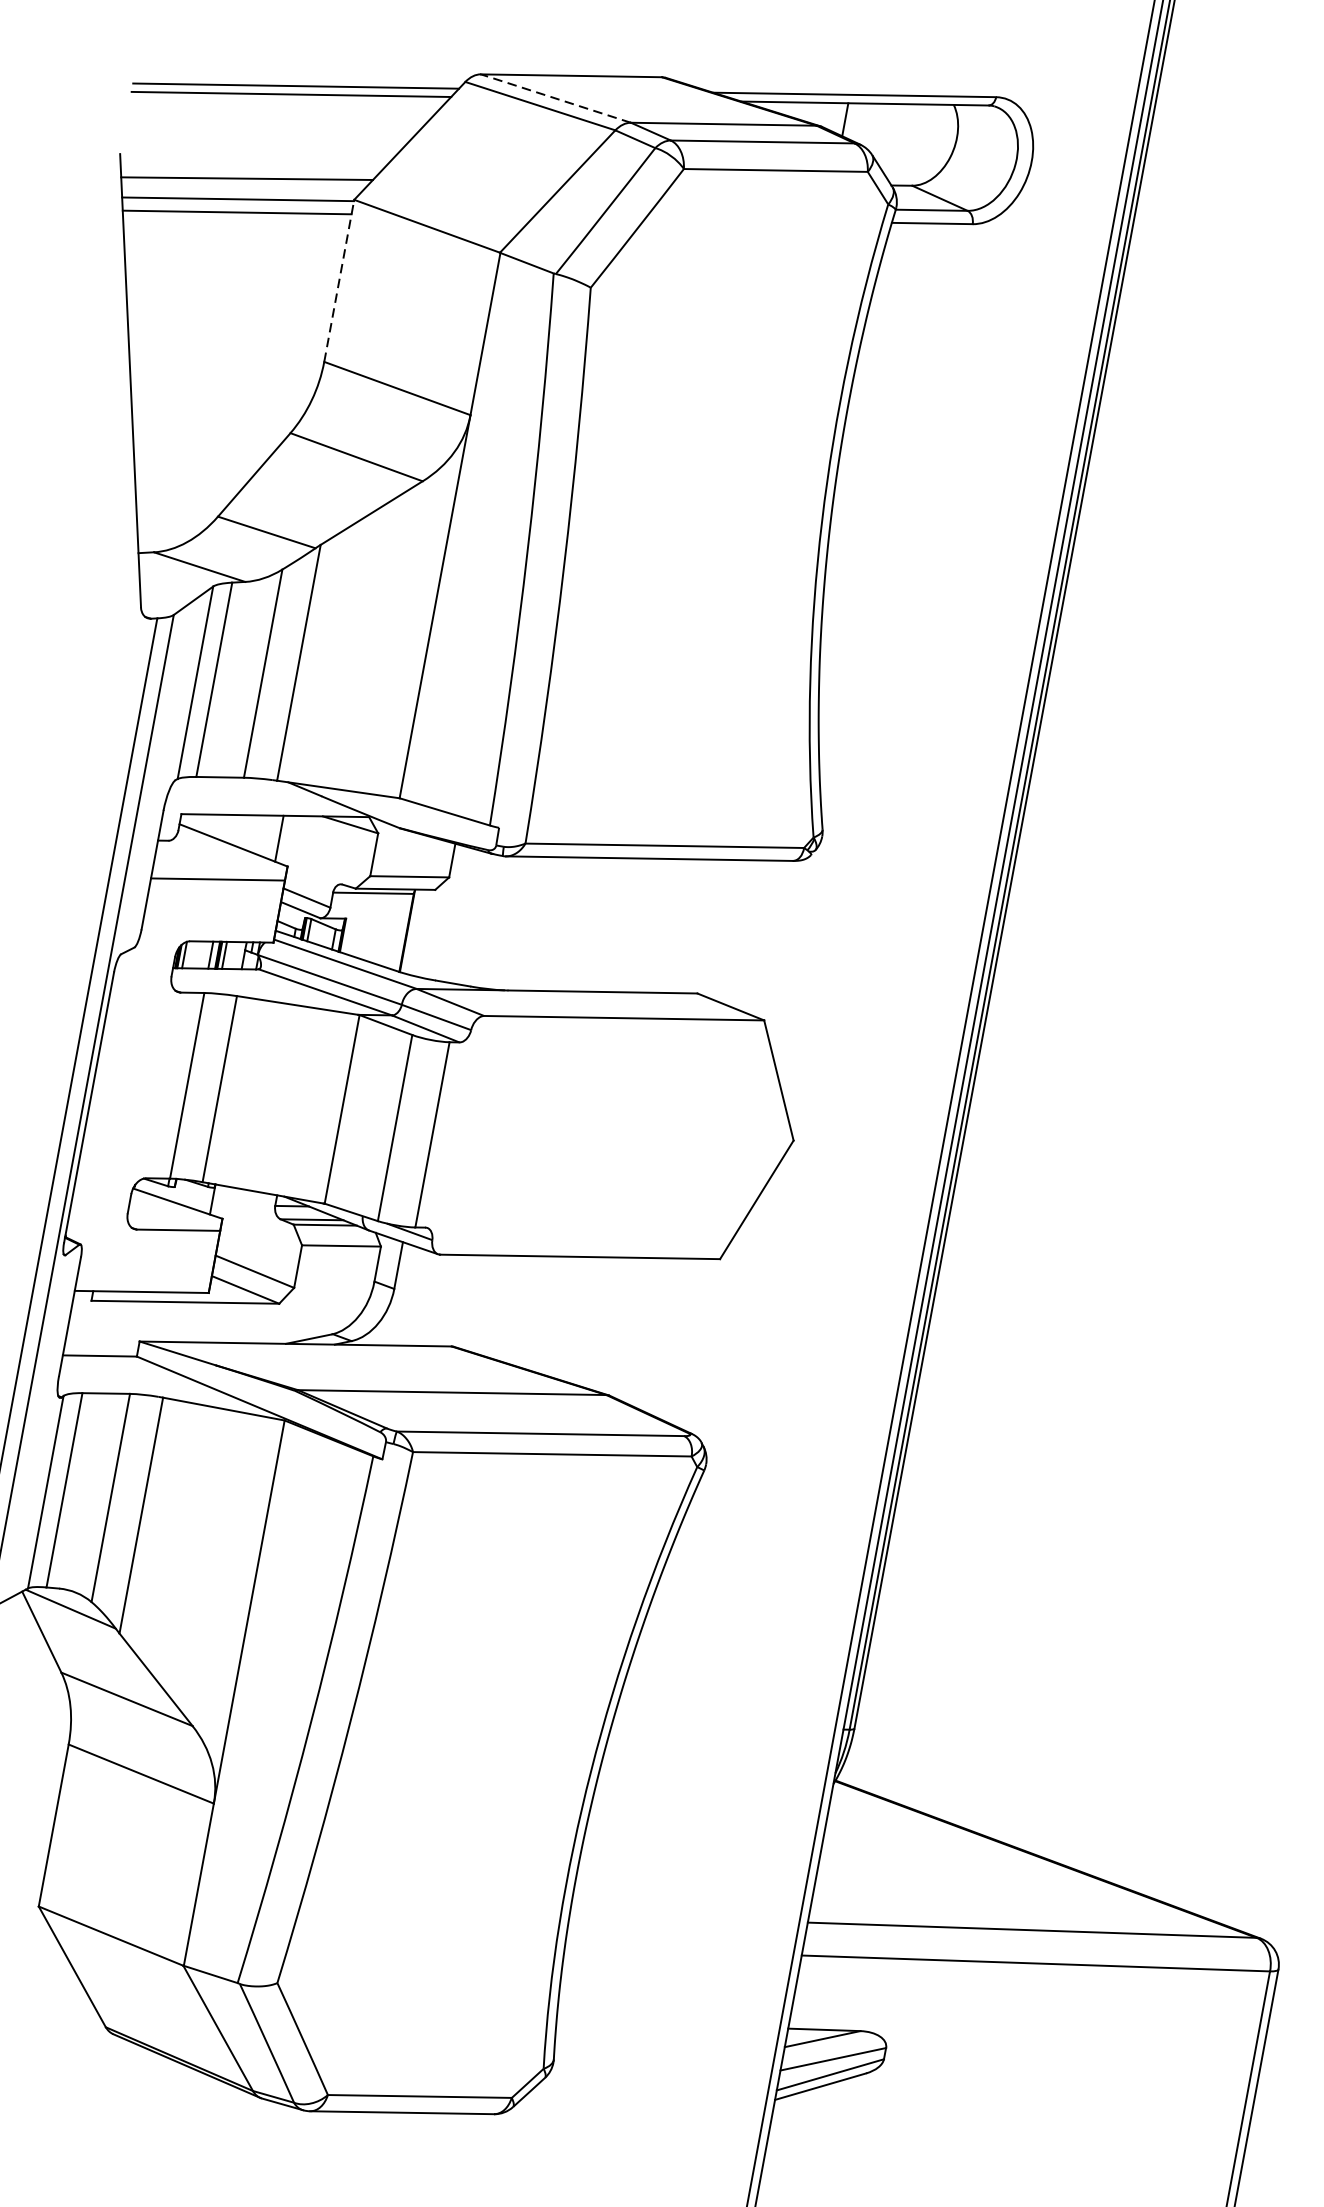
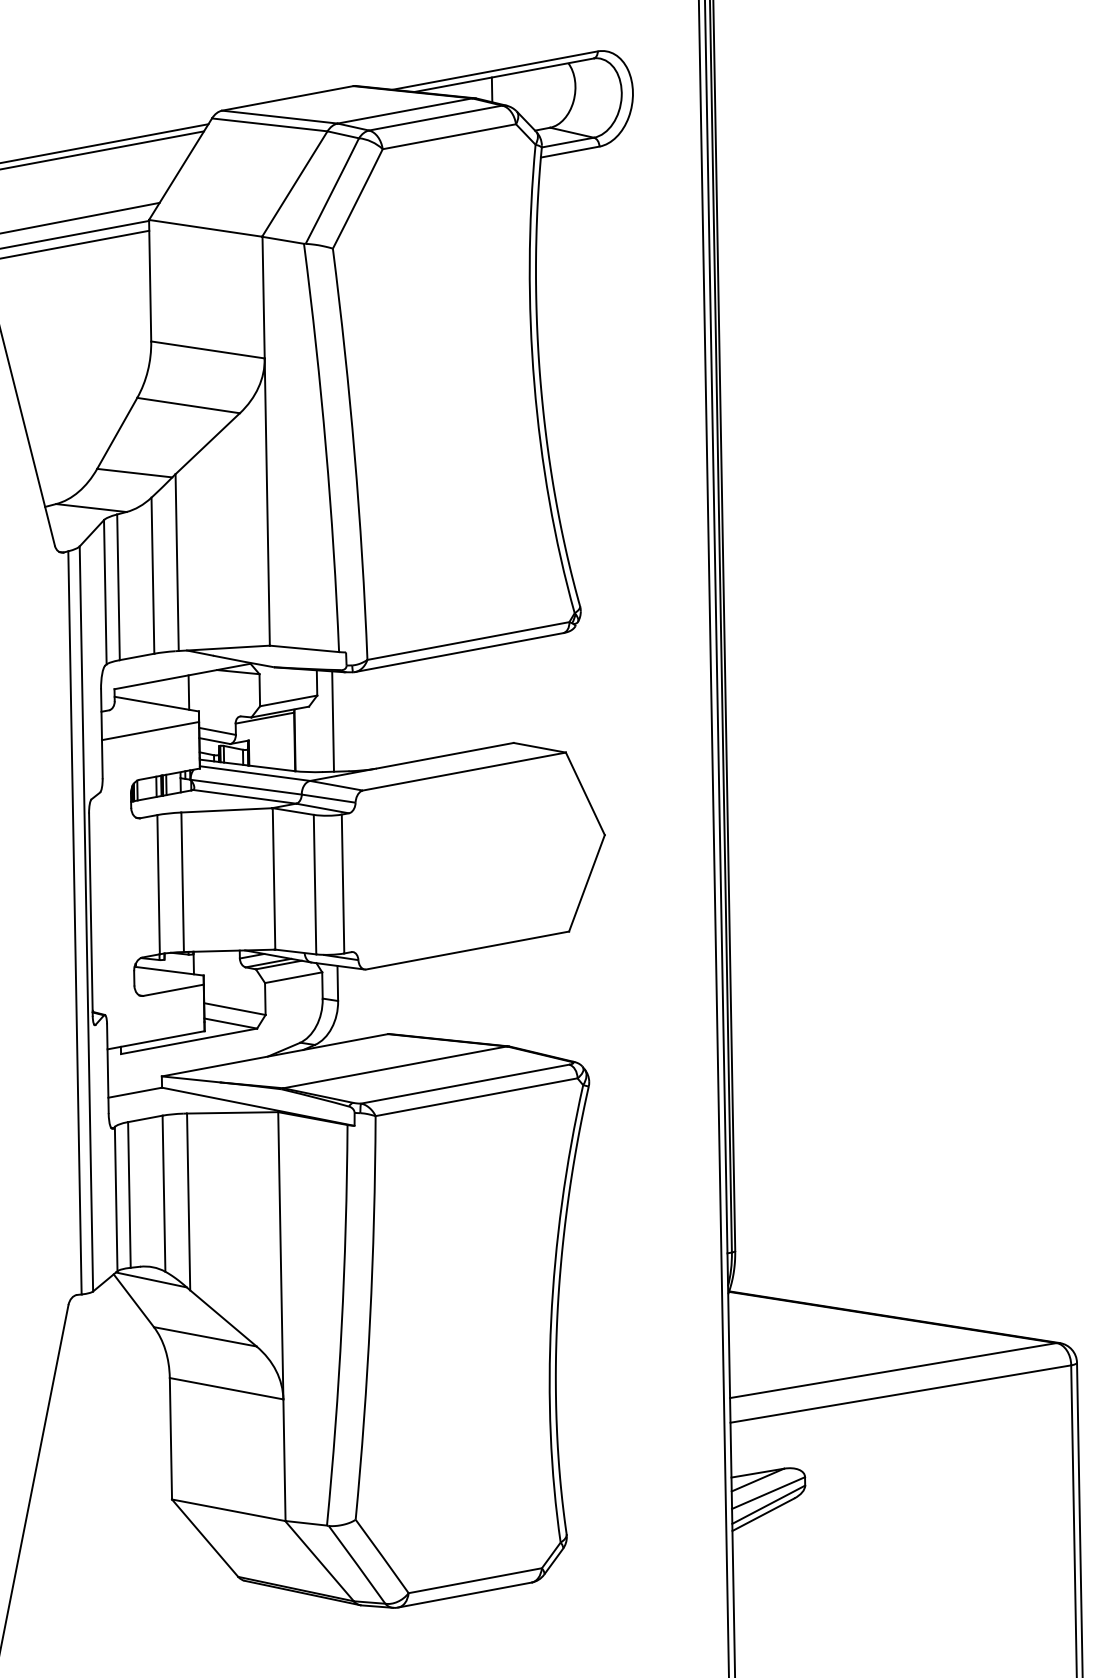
line: (555, 98) -> (279, 117), dashed -> solid
line: (339, 280) -> (150, 280), dashed -> solid
line: (463, 916) -> (333, 721), added

